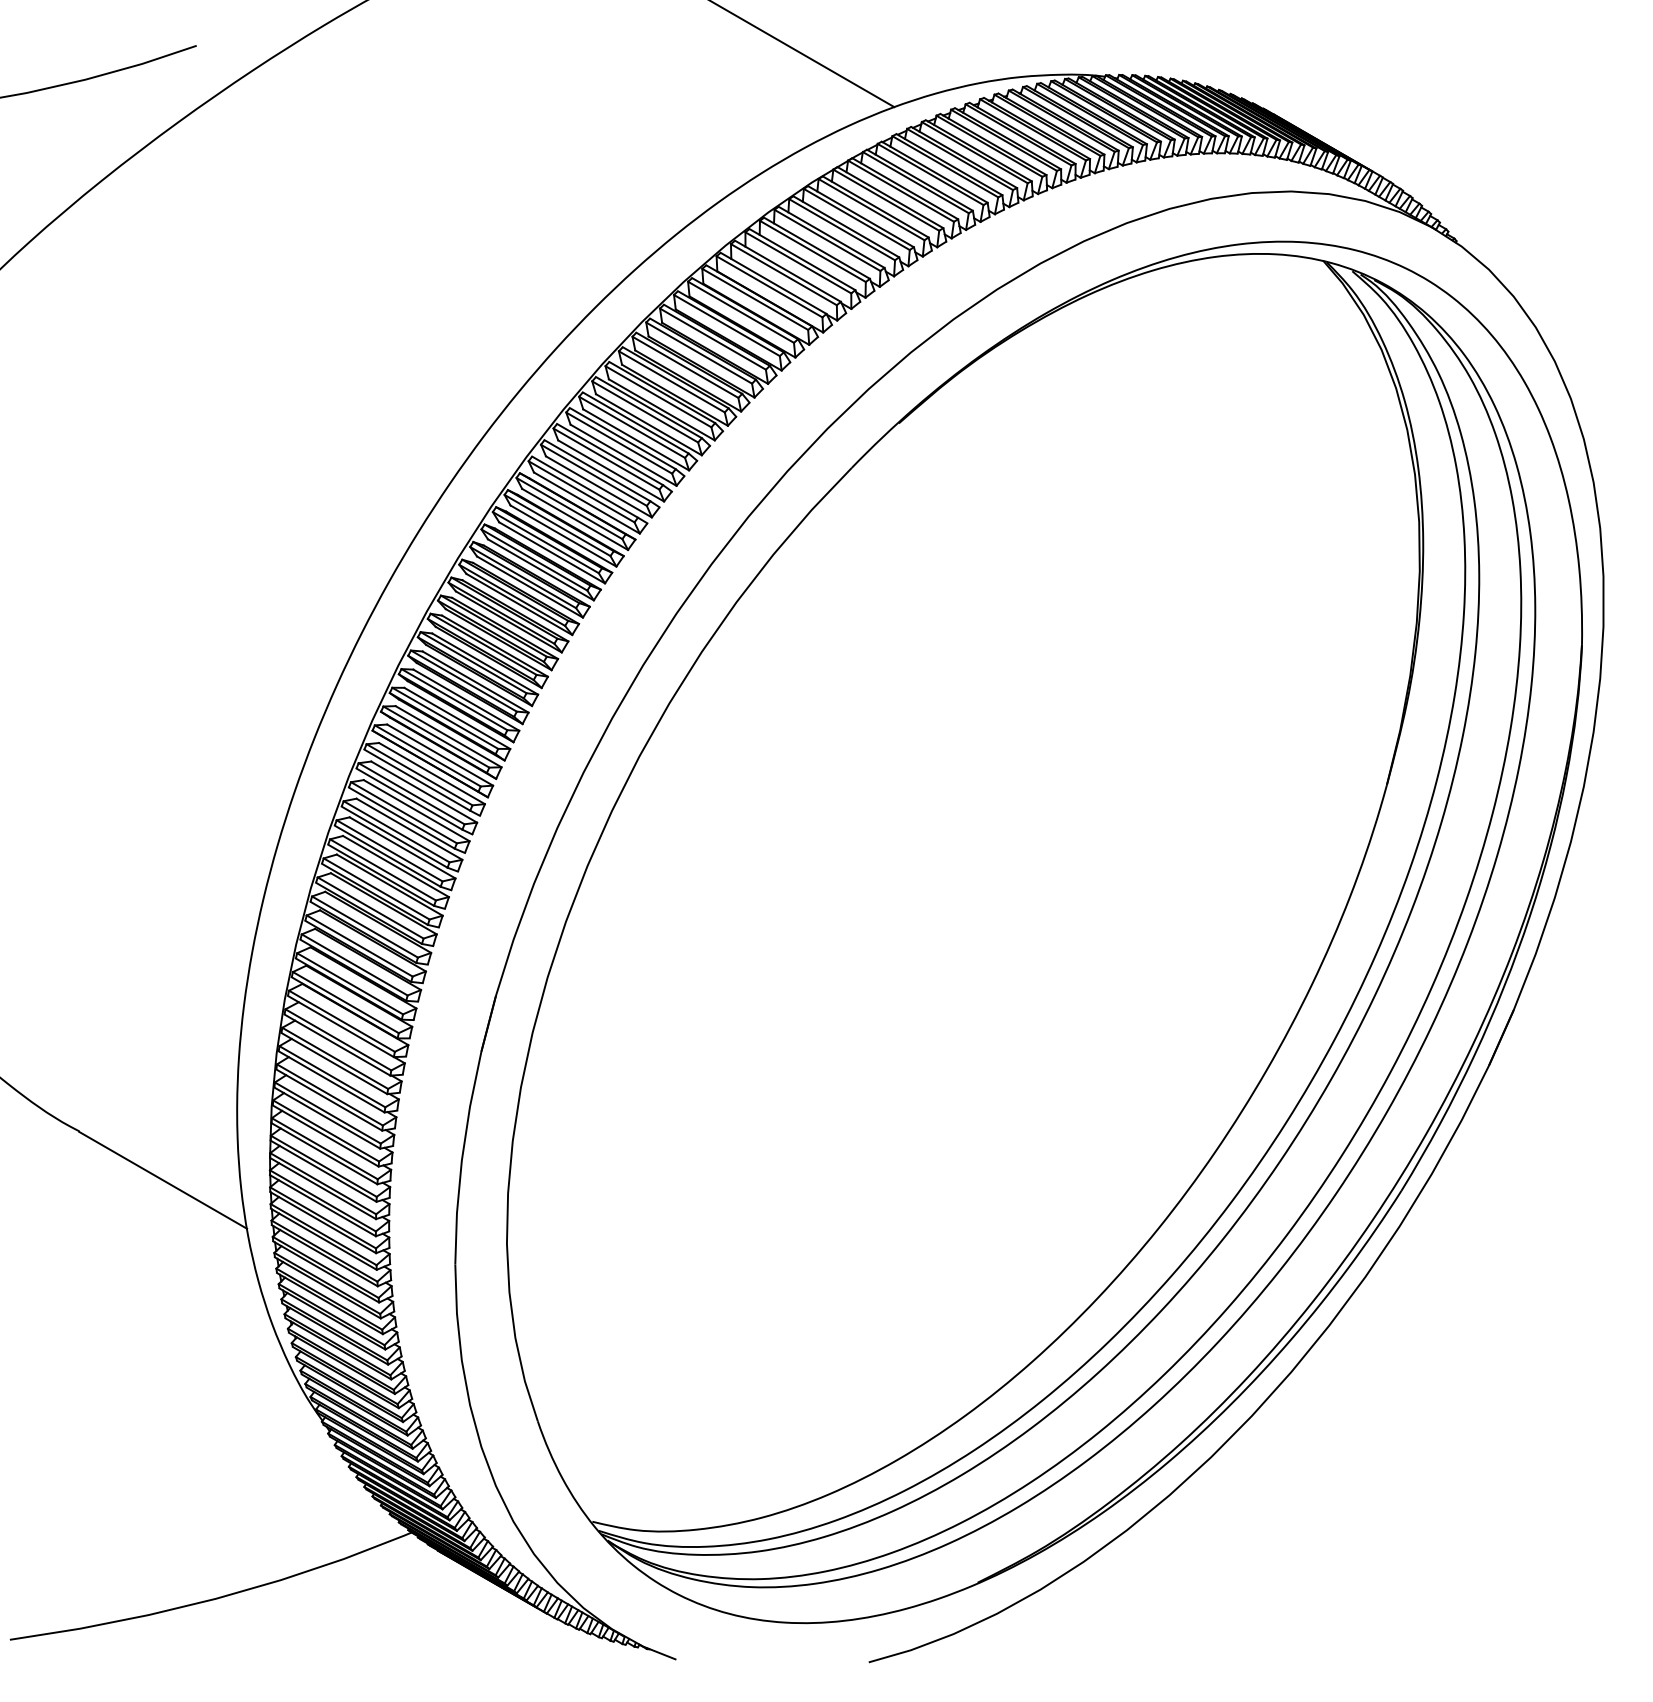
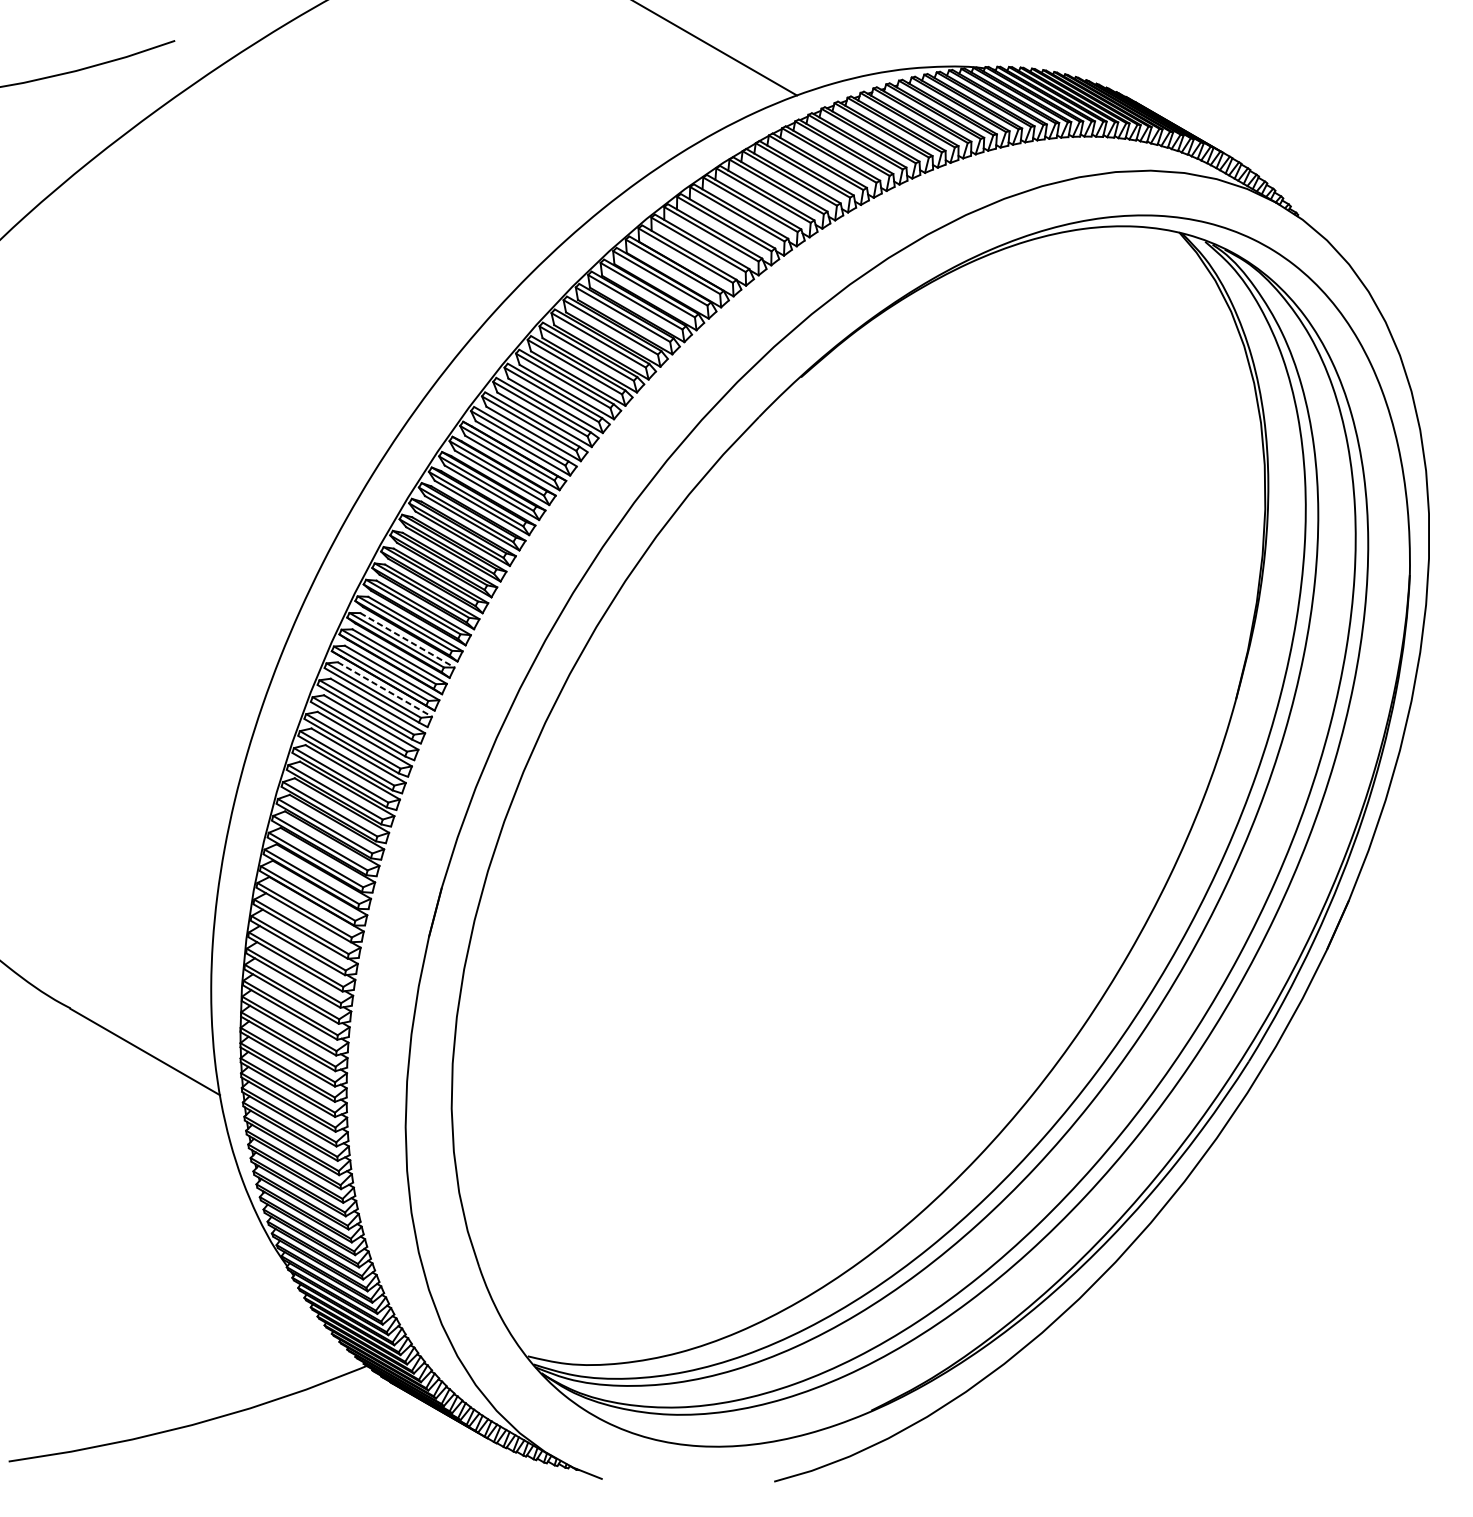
line: (457, 718) -> (407, 640), solid -> dashed
line: (432, 773) -> (385, 689), solid -> dashed

